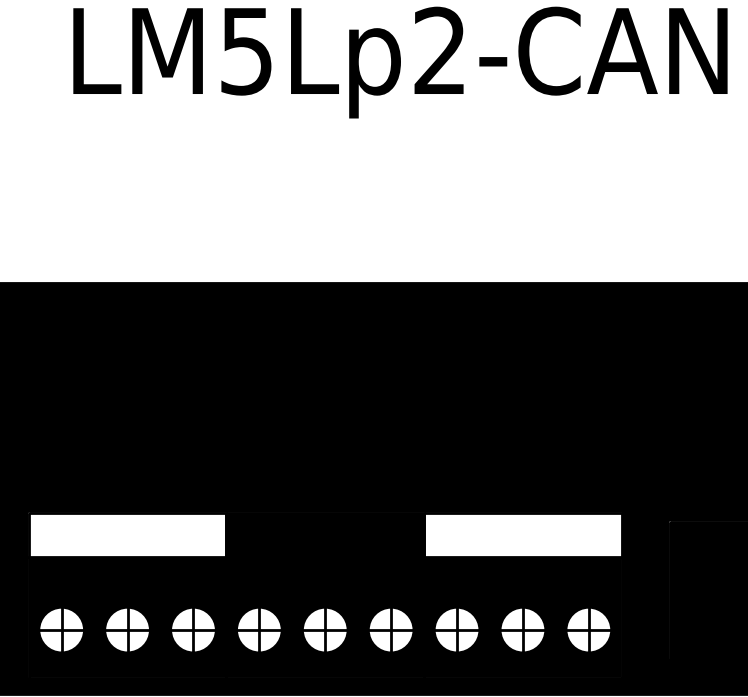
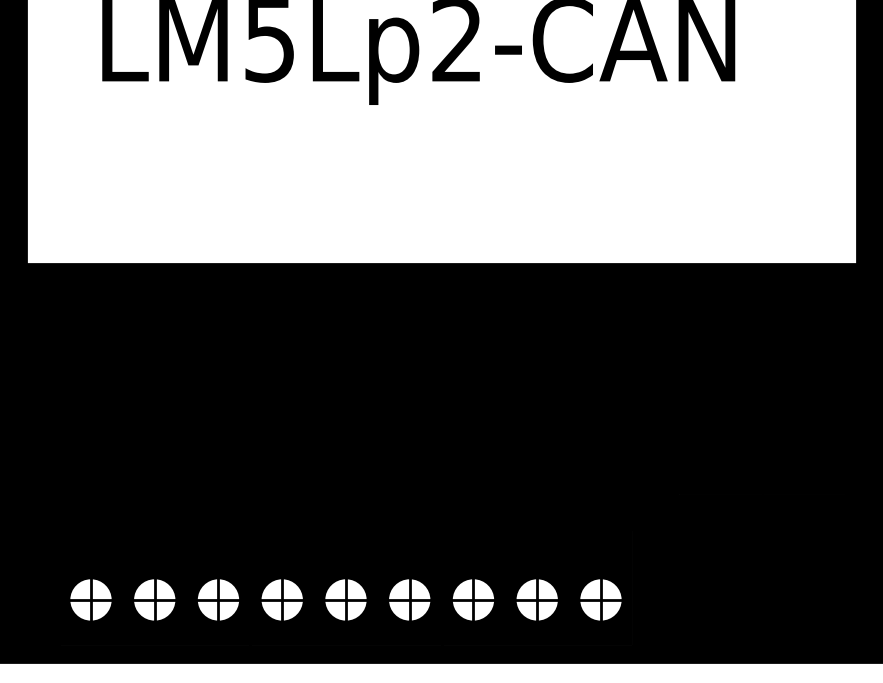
fill: (127, 534) -> (154, 507), added
fill: (522, 534) -> (536, 507), added

